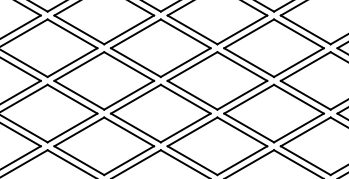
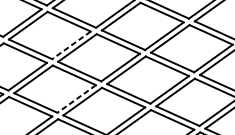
line: (72, 62) -> (71, 45), solid -> dashed
line: (72, 127) -> (76, 98), solid -> dashed

